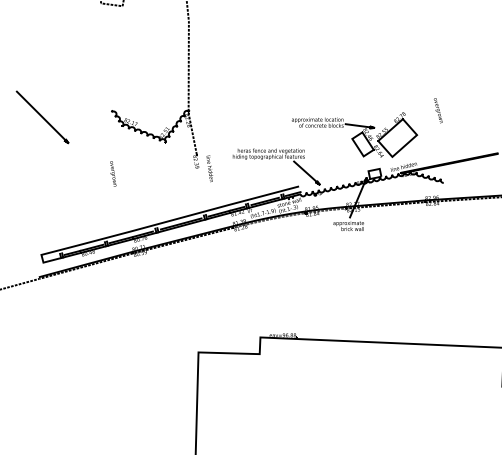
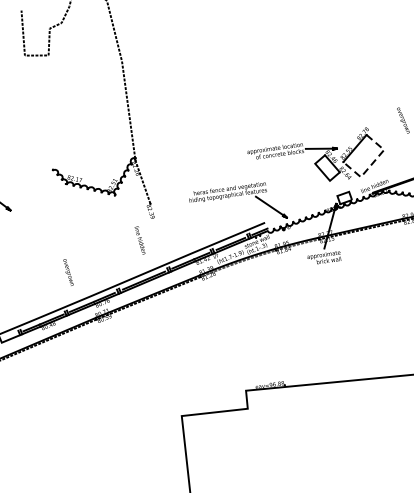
line: (404, 146) -> (372, 164), solid -> dashed
text: (209, 168) -> (139, 240), moved
text: (113, 173) -> (68, 271), moved

